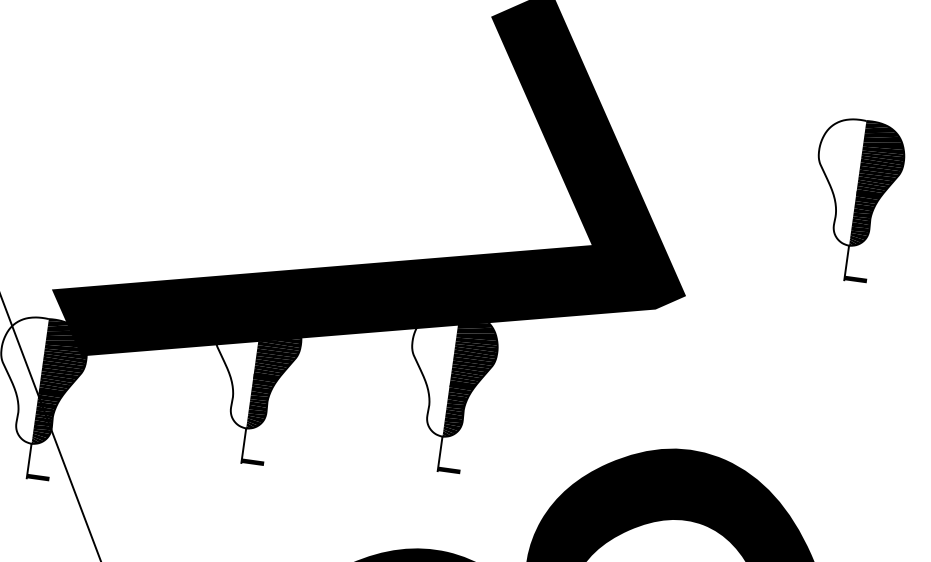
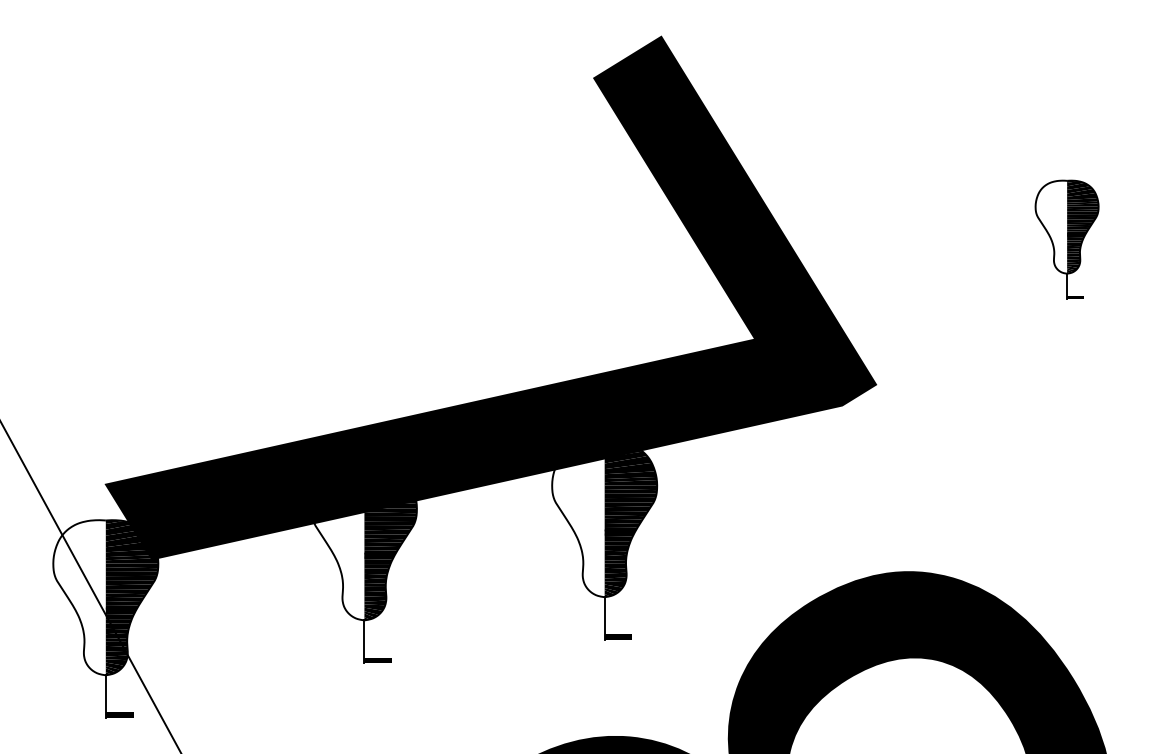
part: (854, 199) -> (1066, 239), size x0.6

